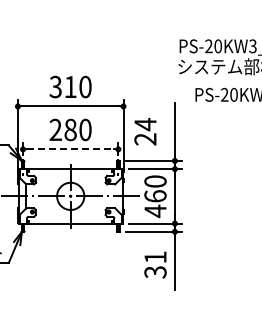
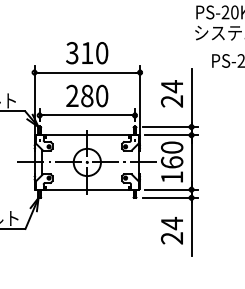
text: (145, 131) -> (172, 93), moved
line: (70, 149) -> (87, 115), dashed -> solid
text: (155, 211) -> (172, 177), 460 -> 160
text: (155, 264) -> (172, 230), 31 -> 24

